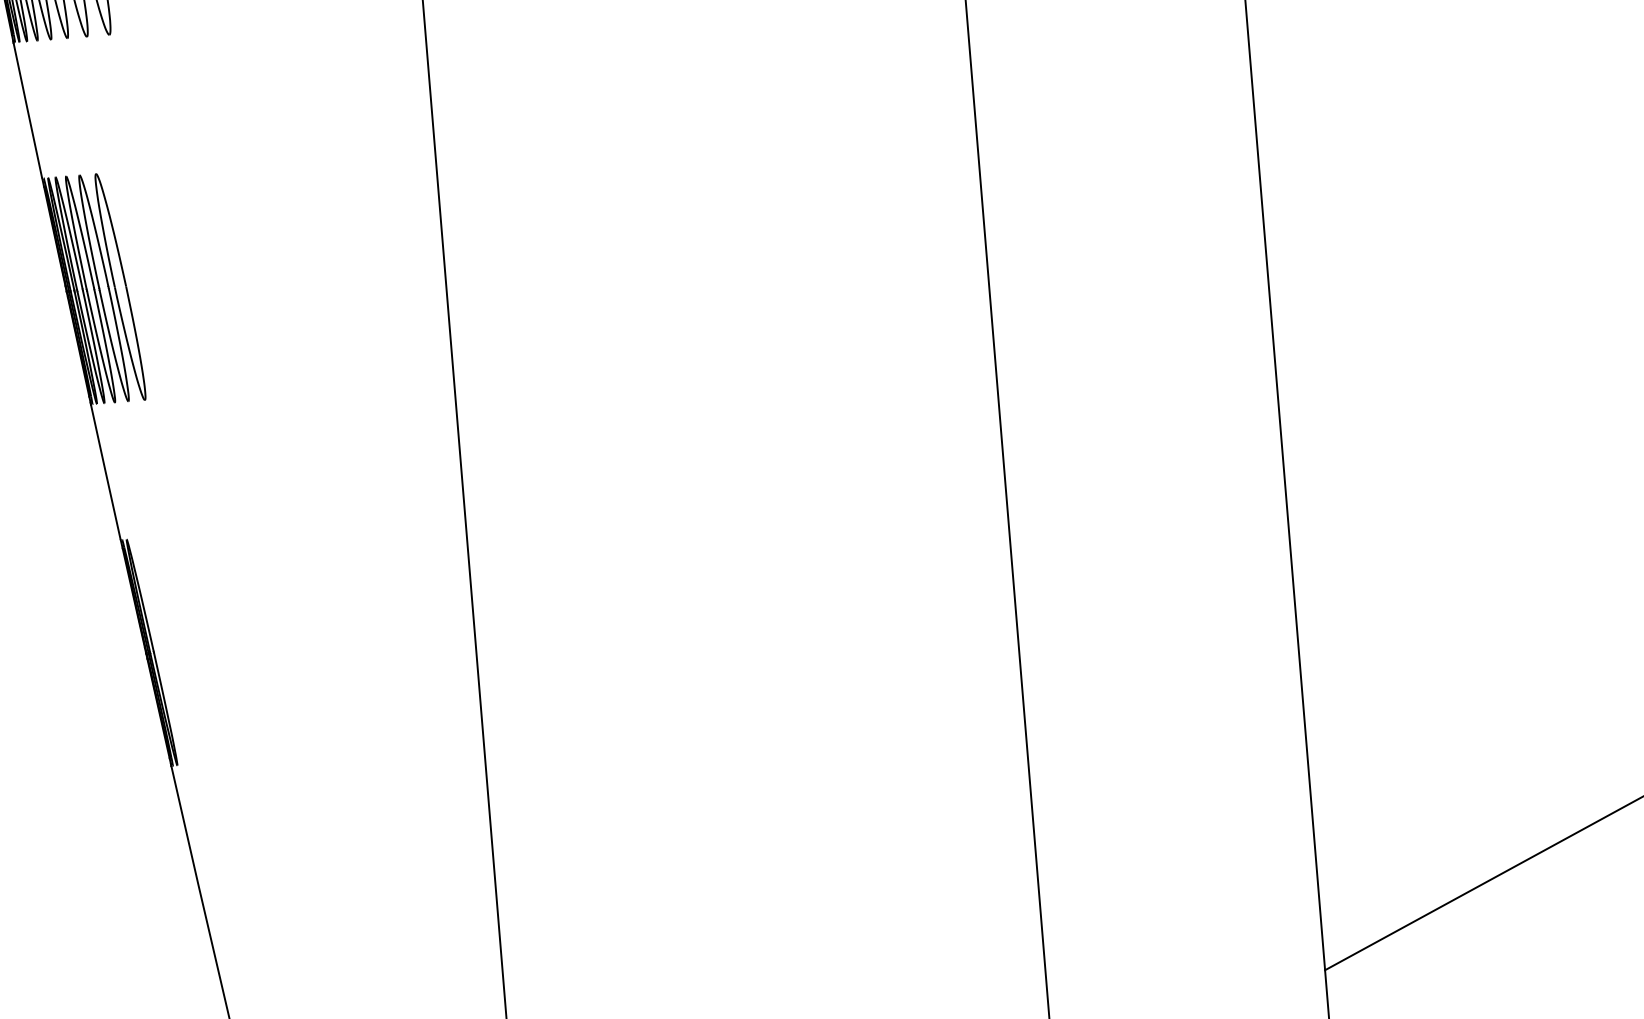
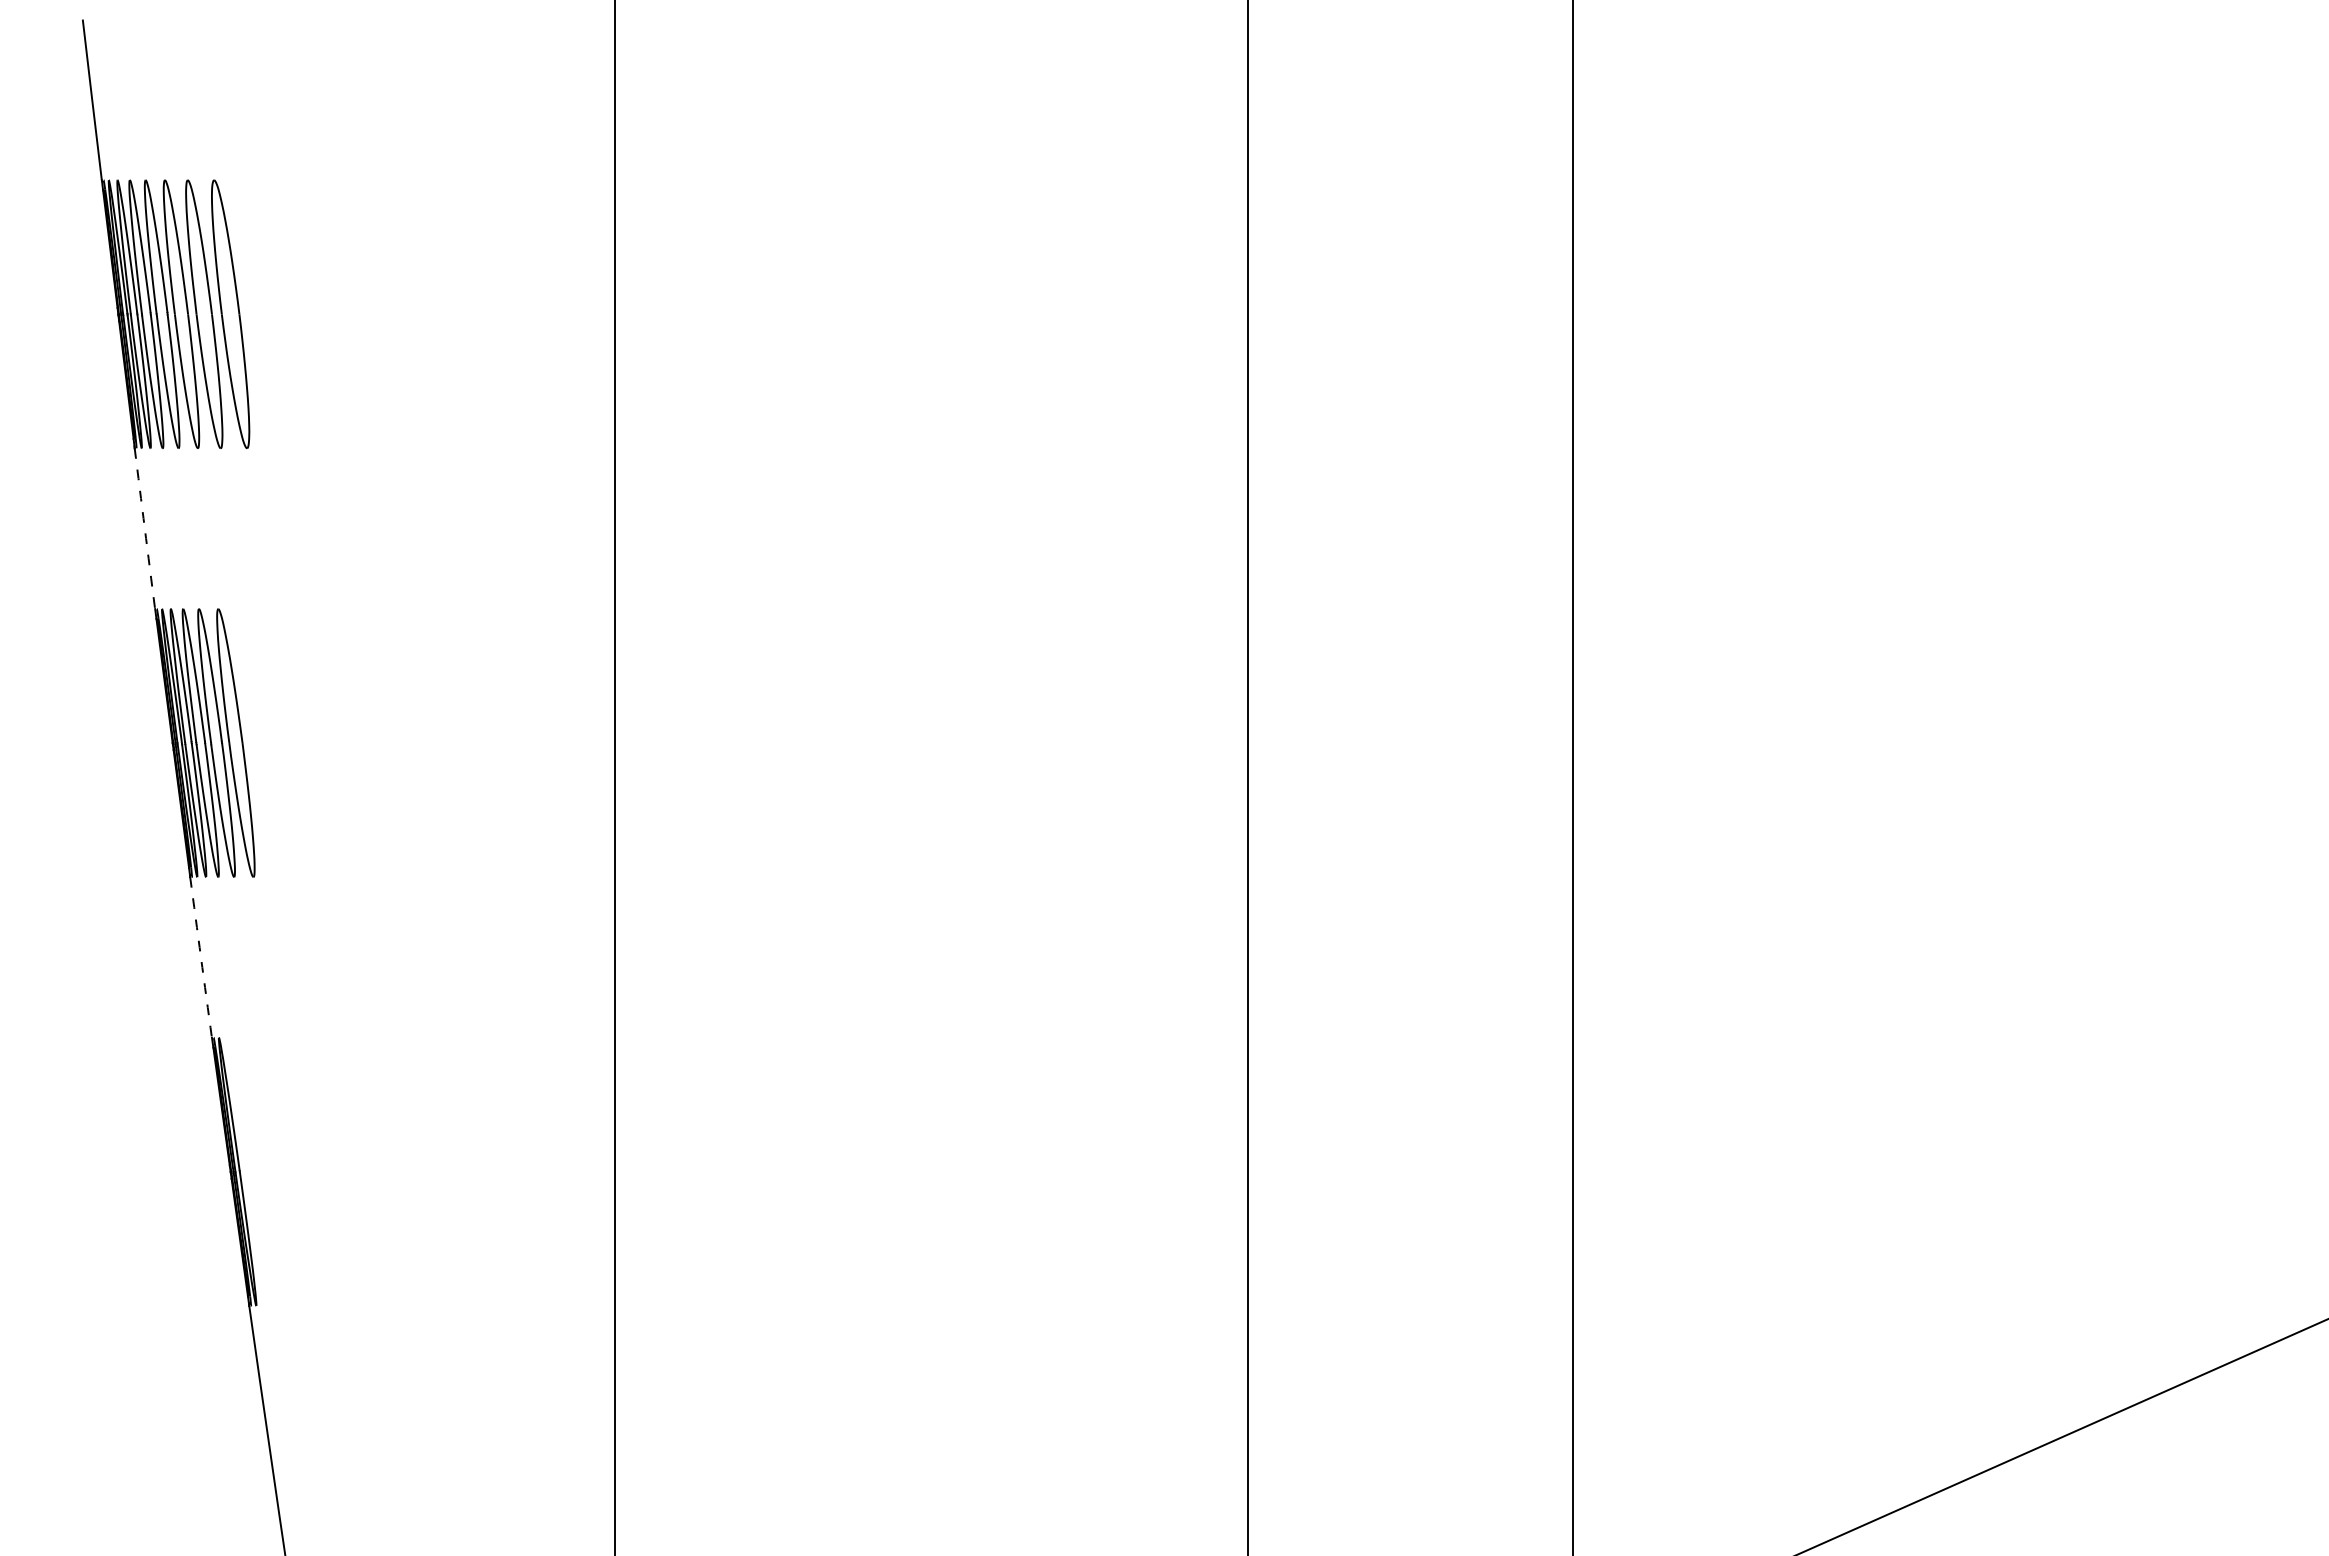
arc: (27, 110) -> (144, 528), solid -> dashed
arc: (106, 472) -> (201, 957), solid -> dashed

